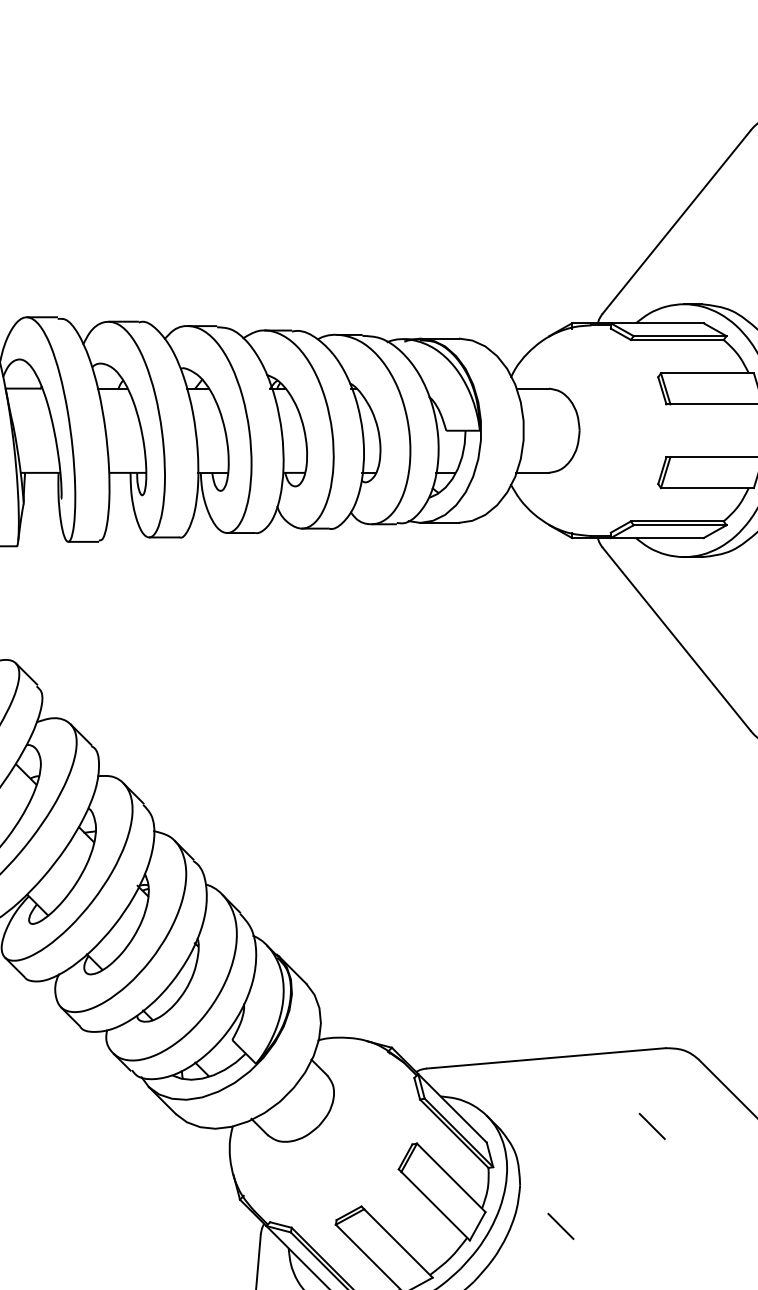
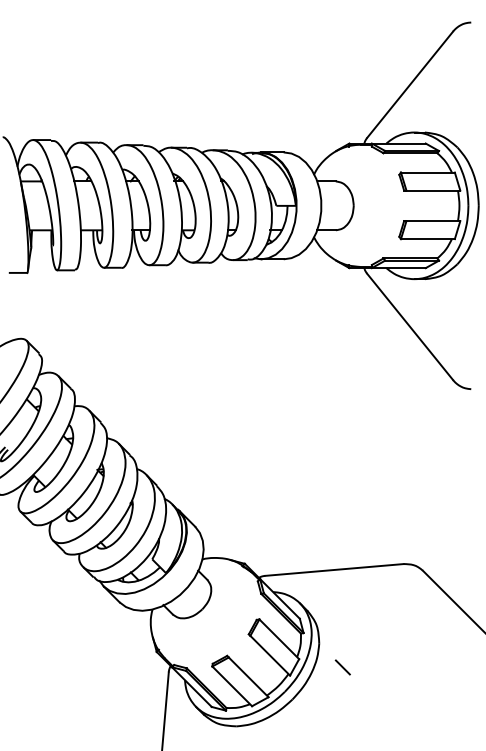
line: (651, 1126) -> (395, 609), removed

